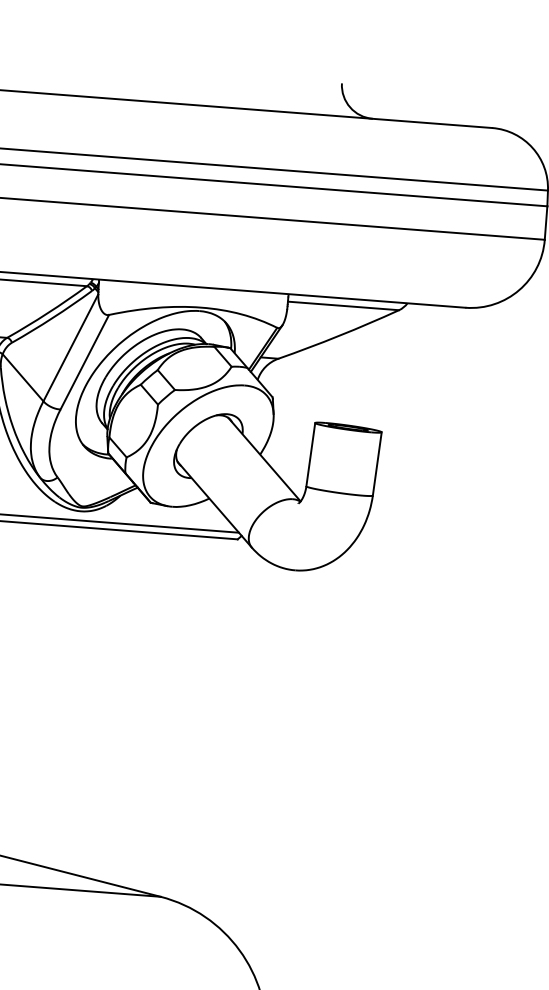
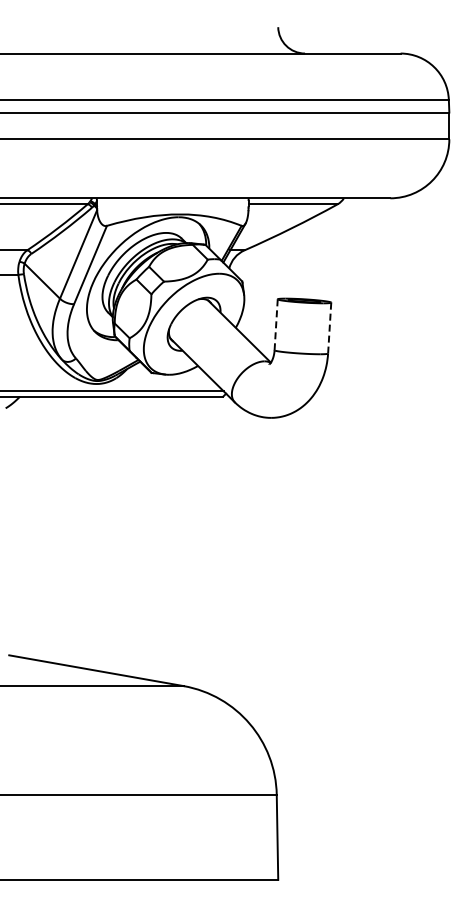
line: (311, 454) -> (276, 324), solid -> dashed
line: (377, 464) -> (329, 328), solid -> dashed

